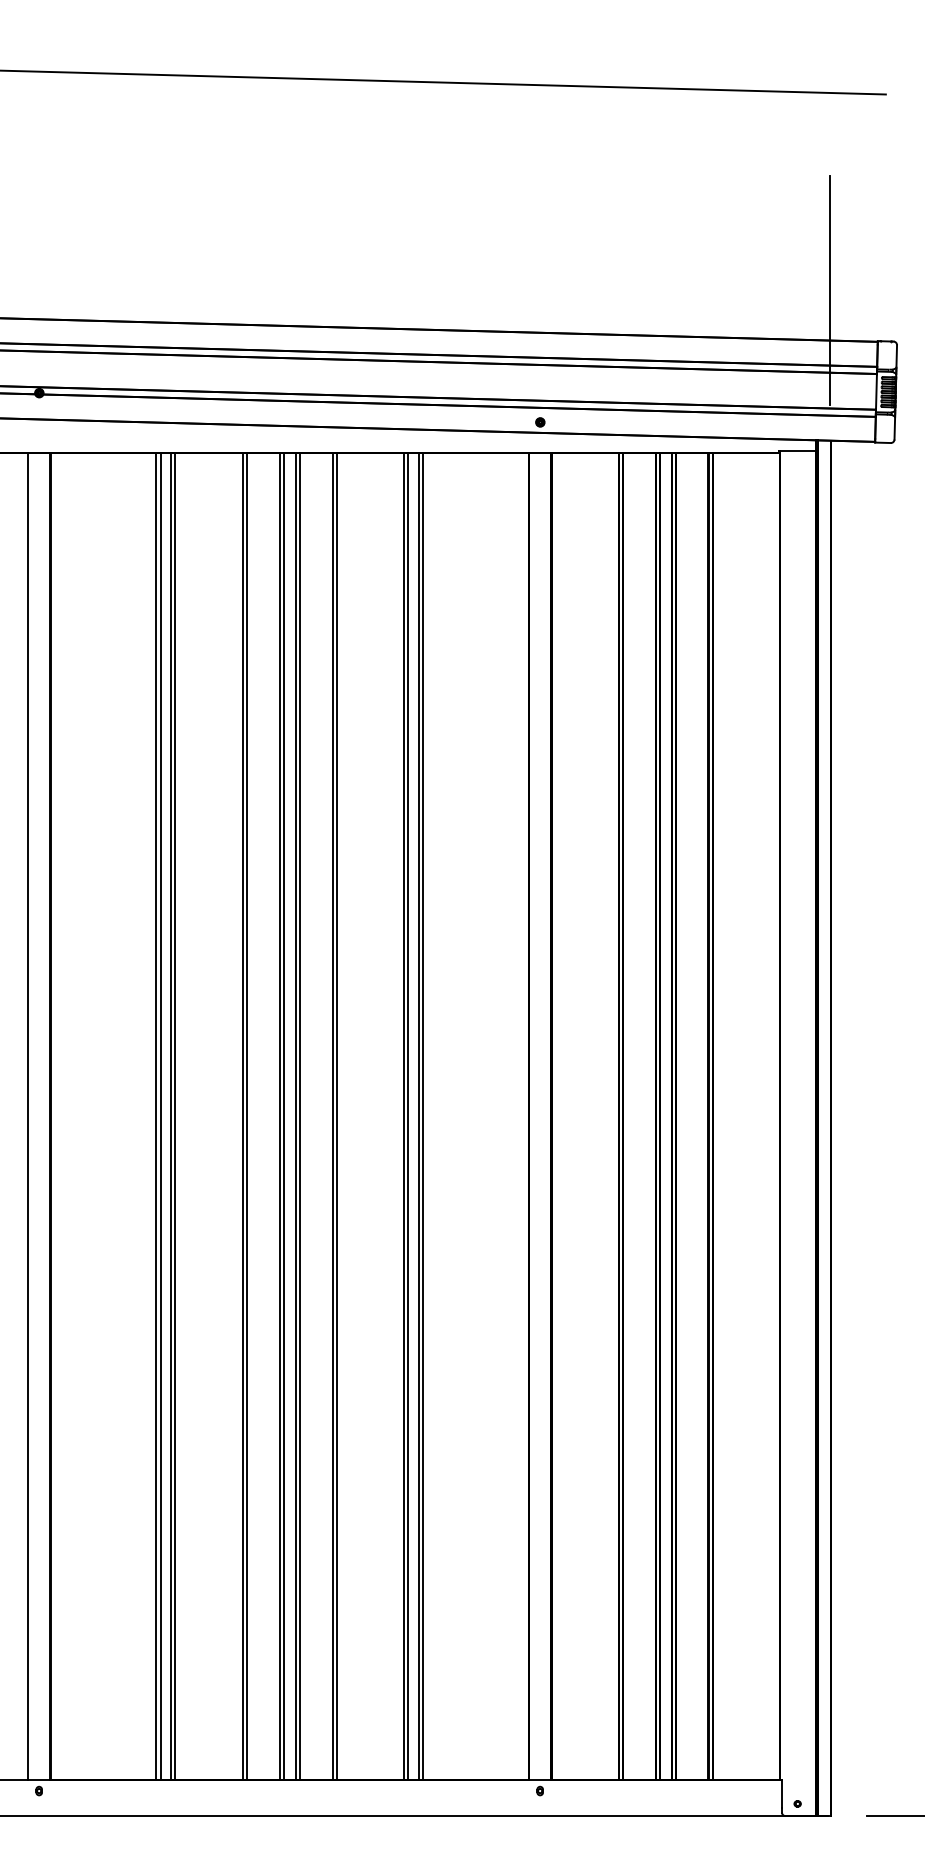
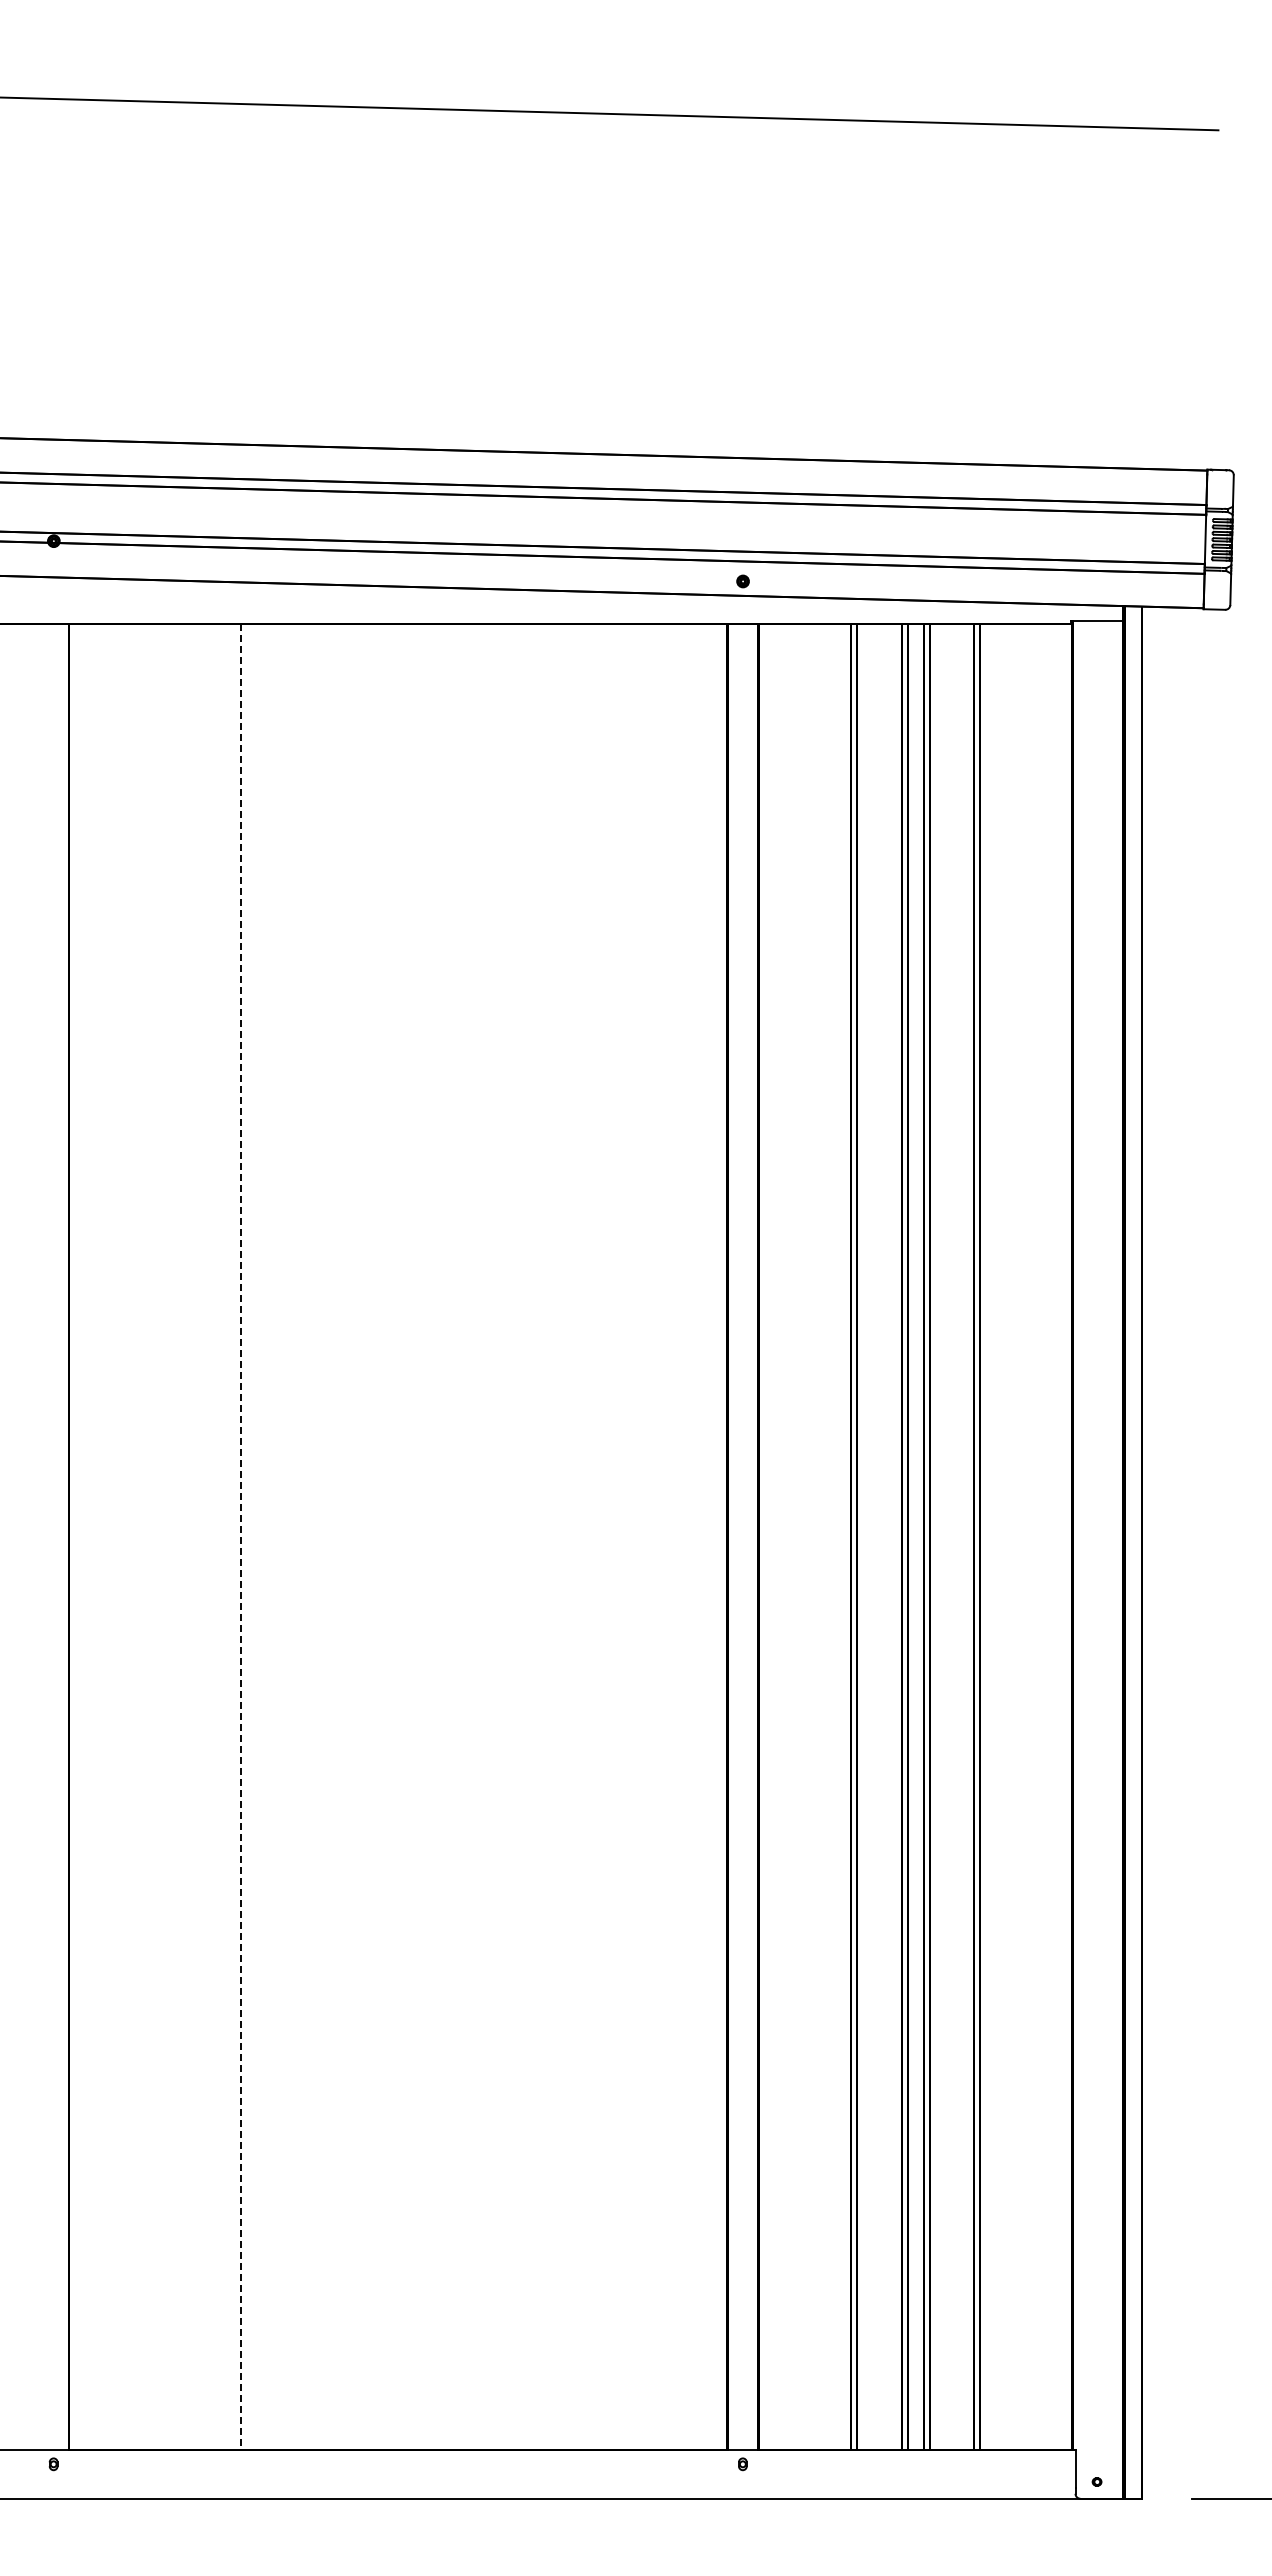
line: (829, 290) -> (1141, 399), removed
line: (156, 1115) -> (215, 1535), removed
line: (160, 1115) -> (220, 1535), removed
line: (171, 1115) -> (235, 1535), removed
line: (242, 1115) -> (333, 1535), removed
line: (246, 1115) -> (339, 1535), removed
line: (279, 1115) -> (384, 1535), removed
line: (284, 1115) -> (390, 1535), removed
line: (295, 1115) -> (406, 1535), removed
line: (300, 1115) -> (412, 1535), removed
line: (332, 1115) -> (457, 1535), removed
line: (337, 1115) -> (463, 1535), removed
line: (403, 1115) -> (555, 1535), removed
line: (408, 1115) -> (561, 1535), removed
line: (418, 1115) -> (575, 1535), removed
line: (422, 1115) -> (581, 1535), removed
line: (28, 1116) -> (38, 1536), removed
line: (175, 1116) -> (241, 1536), solid -> dashed

